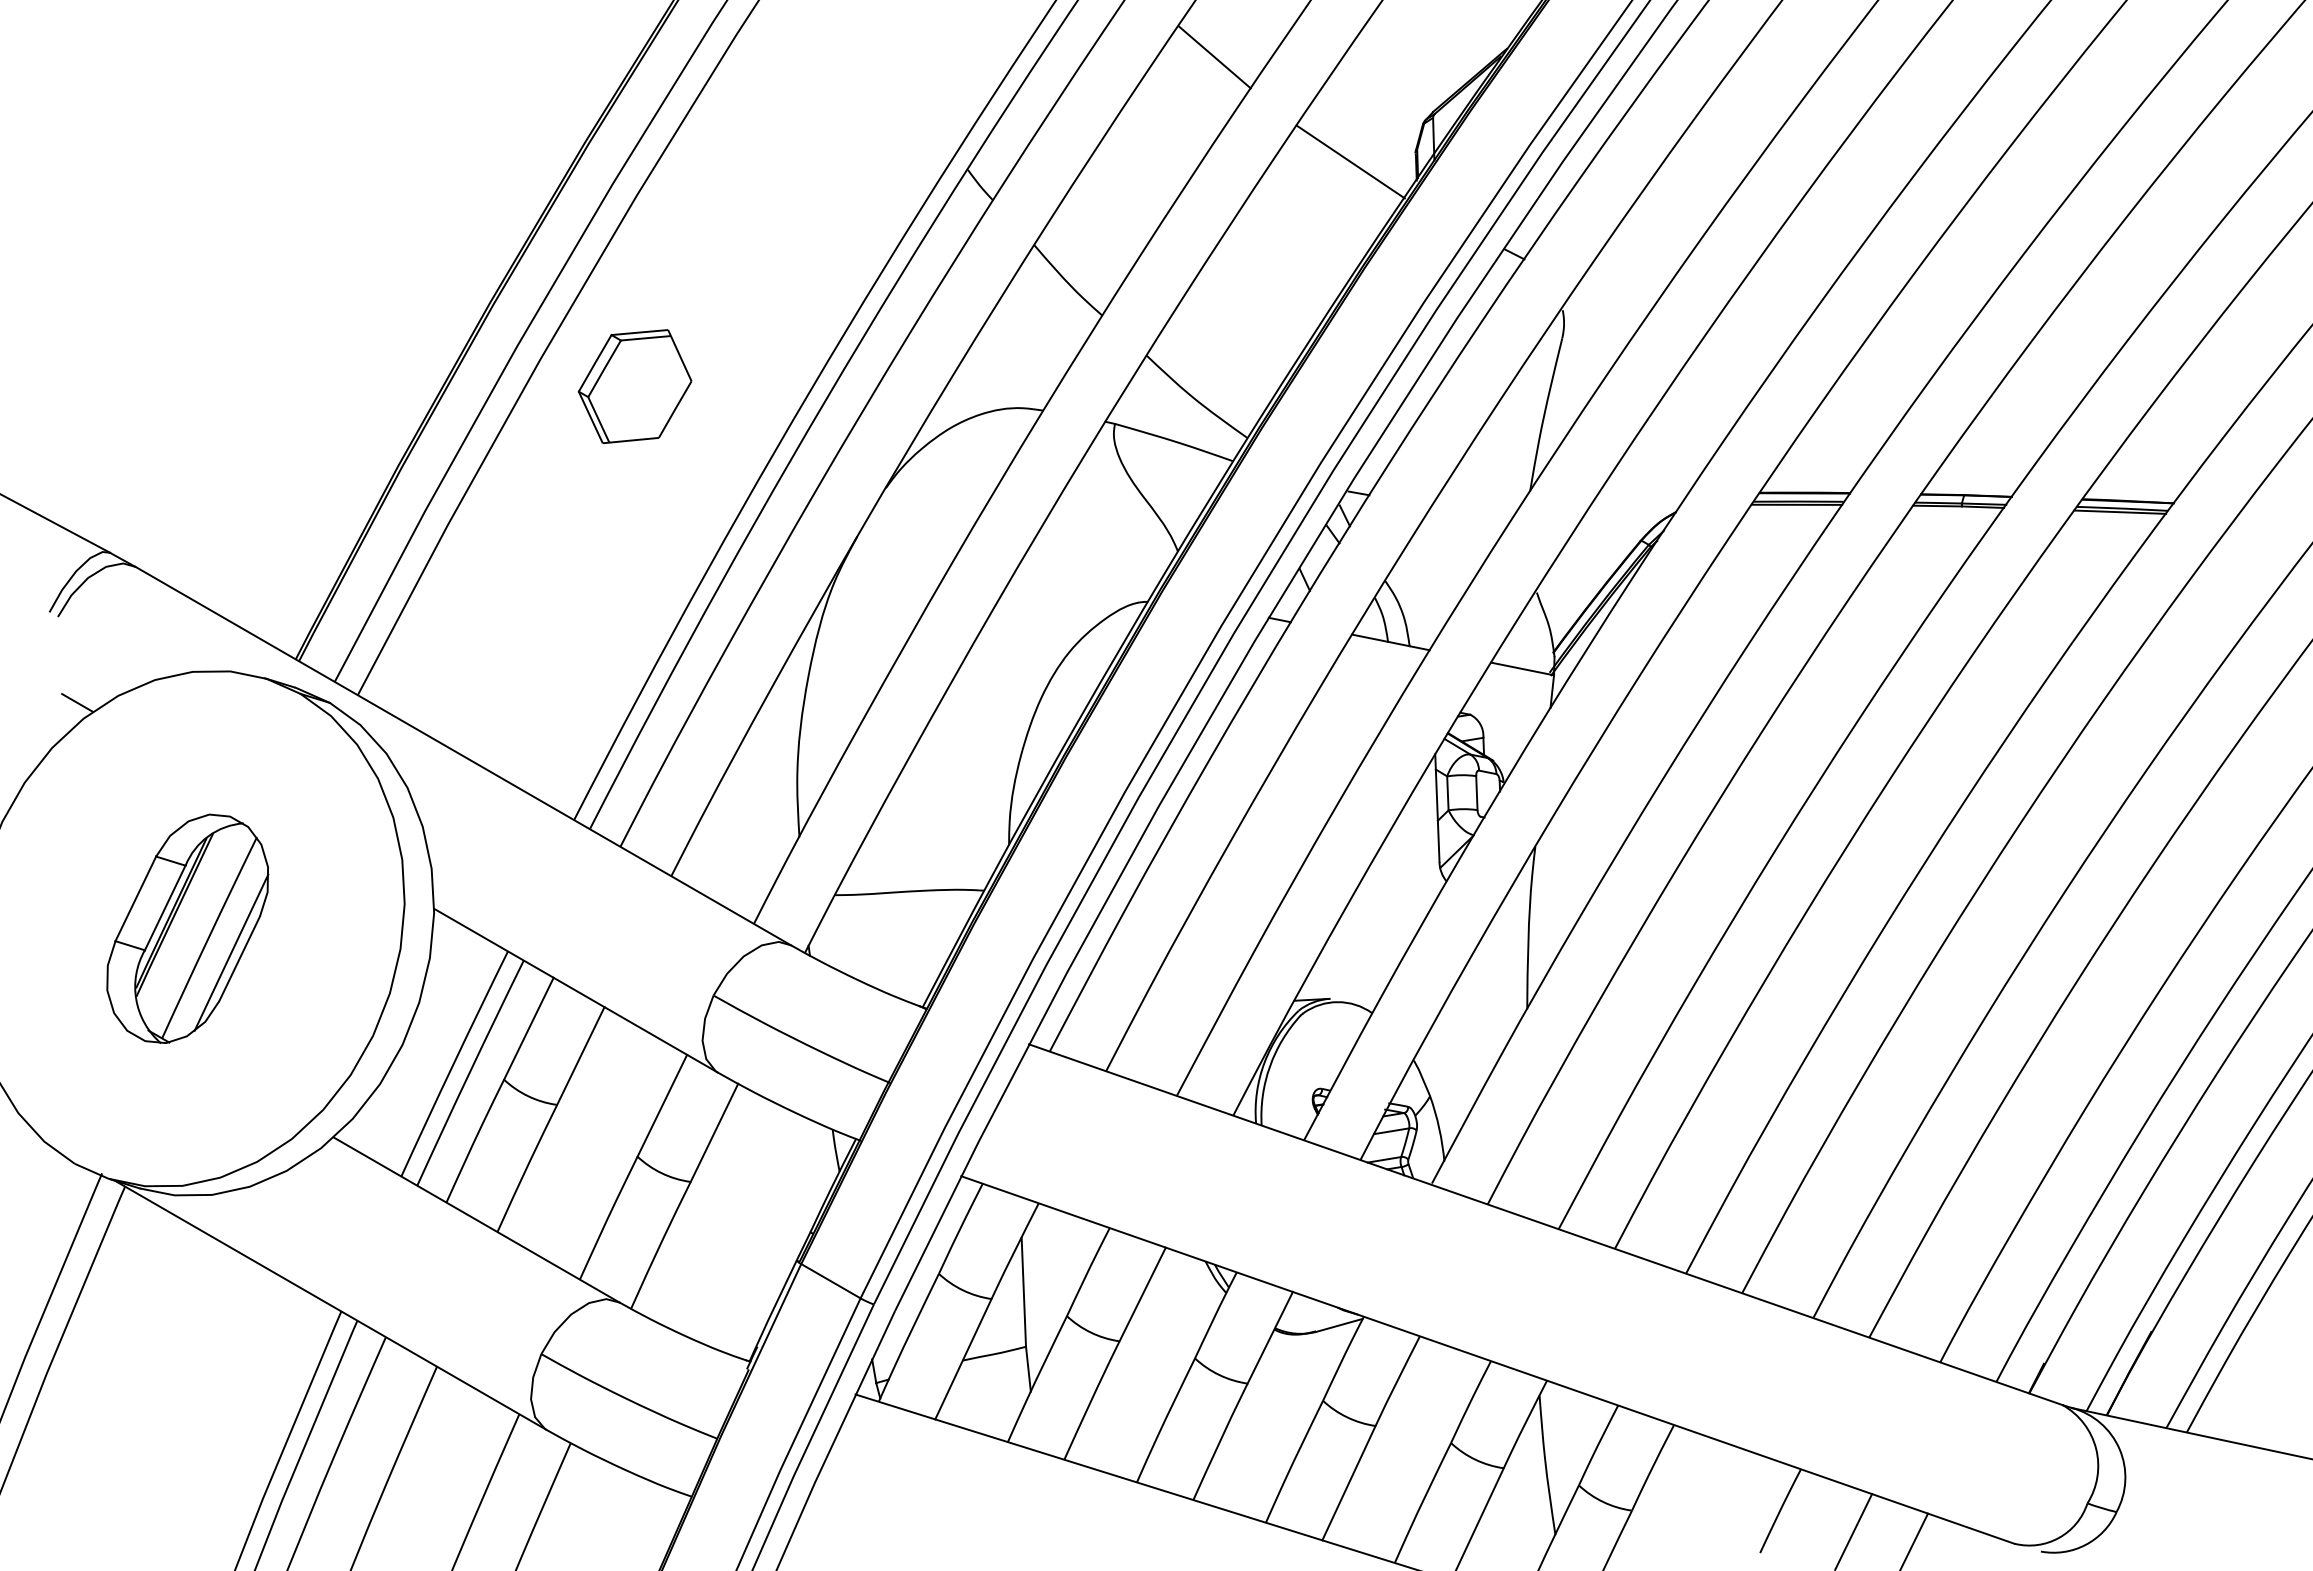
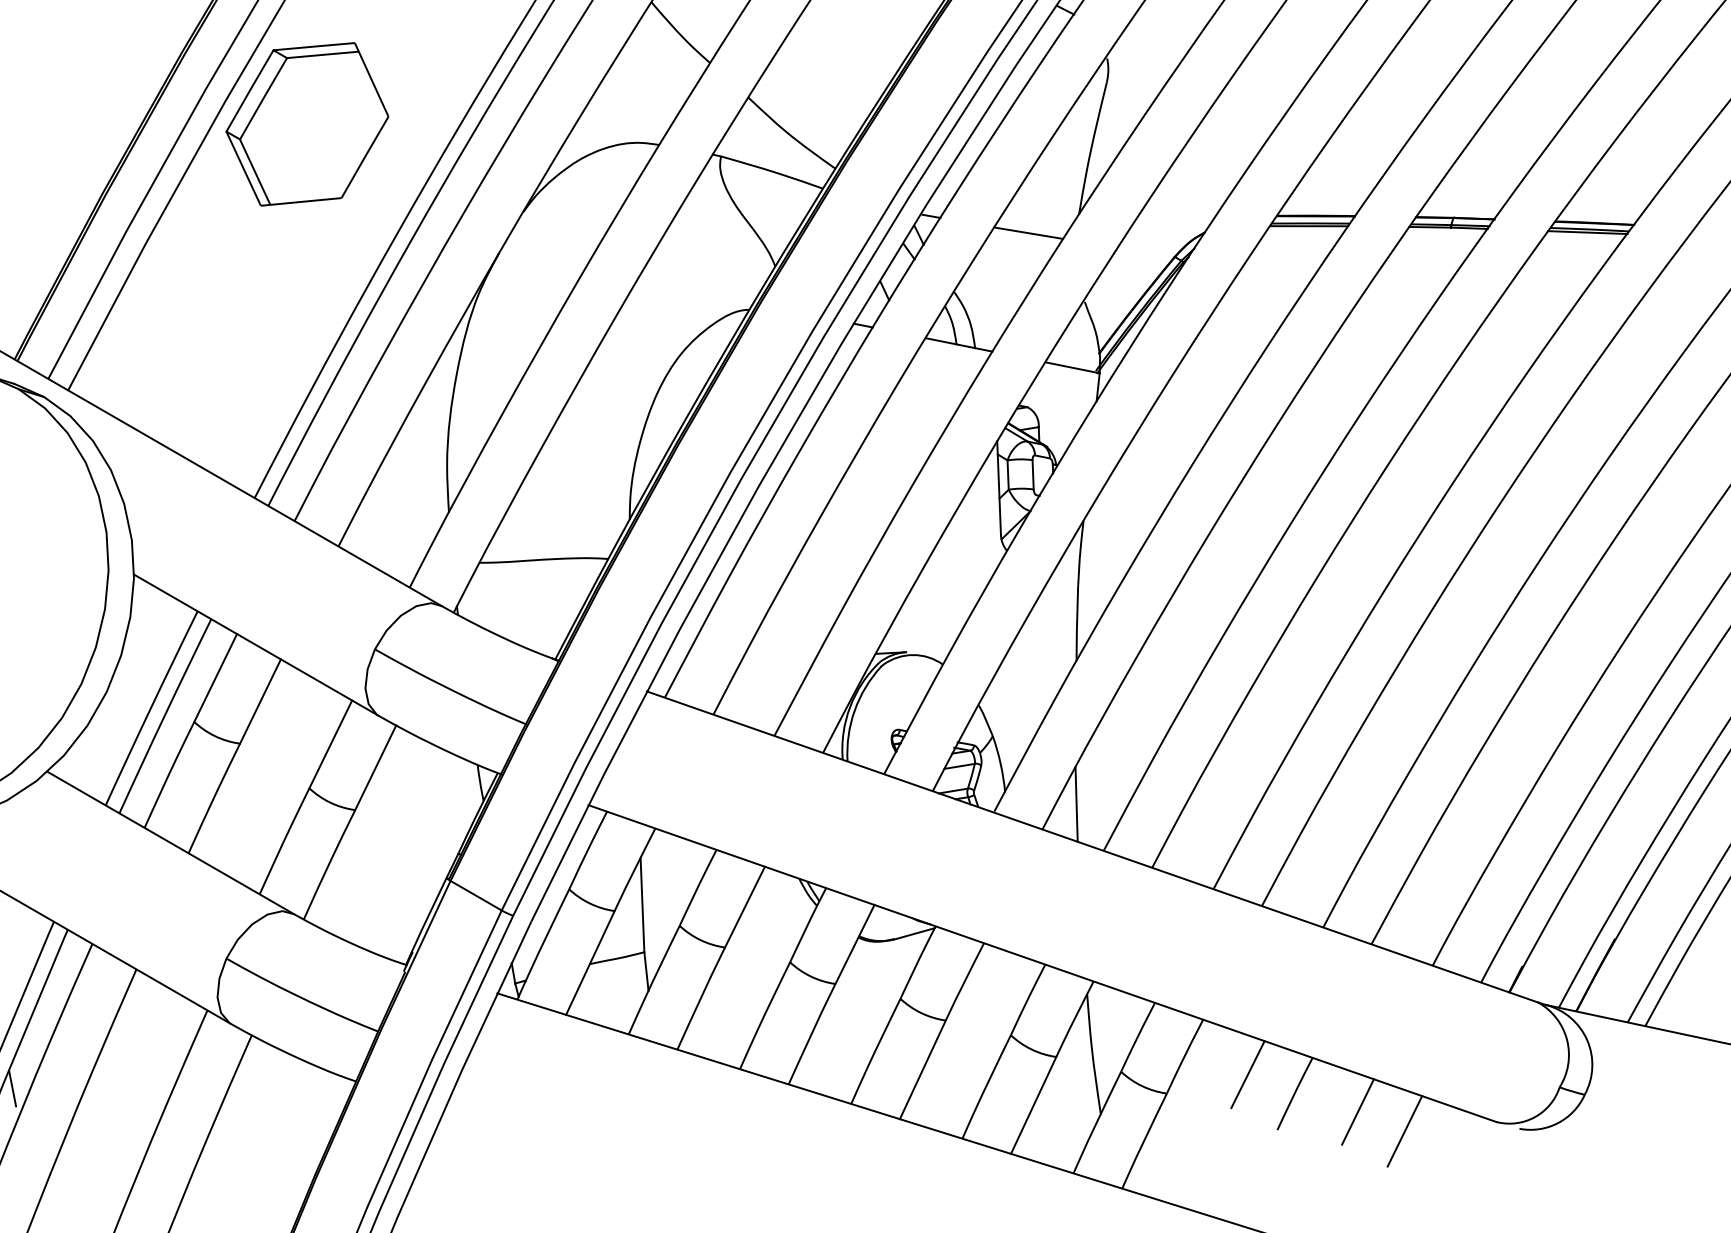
part: (634, 386) -> (306, 124), size x1.67
line: (1471, 512) -> (1028, 232), added
line: (1527, 1175) -> (1076, 804), added
line: (1725, 1488) -> (1247, 1074), added
line: (293, 1504) -> (12, 1088), added

